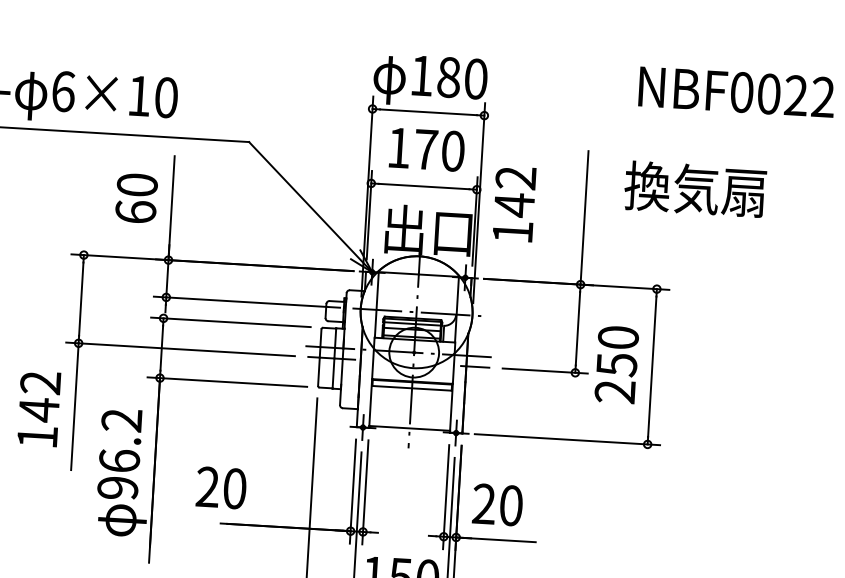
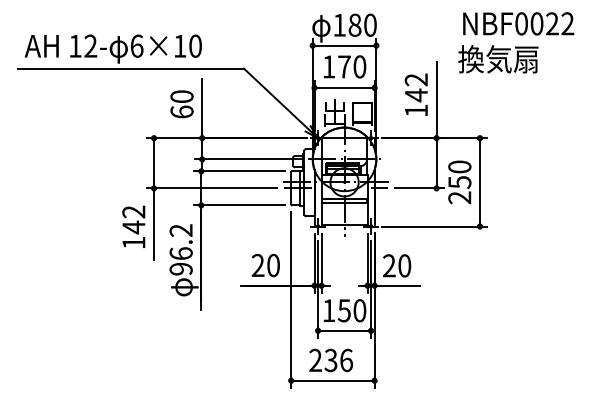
text: (695, 189) -> (498, 59), moved
text: (512, 203) -> (415, 94), moved
text: (220, 487) -> (265, 265), moved

